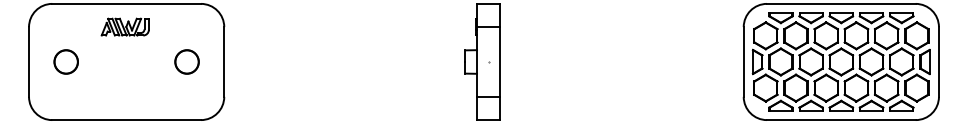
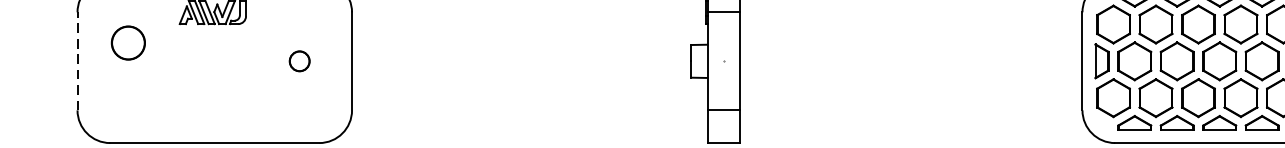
circle: (65, 61) -> (127, 42), moved
circle: (186, 61) -> (298, 60), size x0.6
line: (29, 62) -> (78, 62), solid -> dashed

